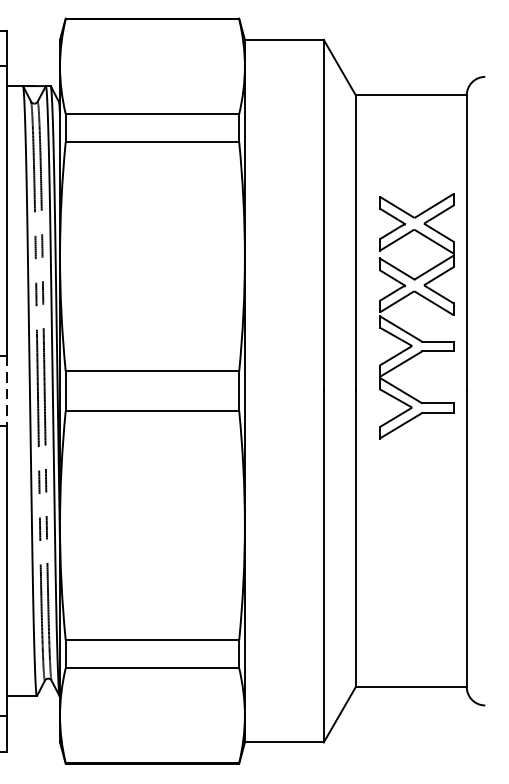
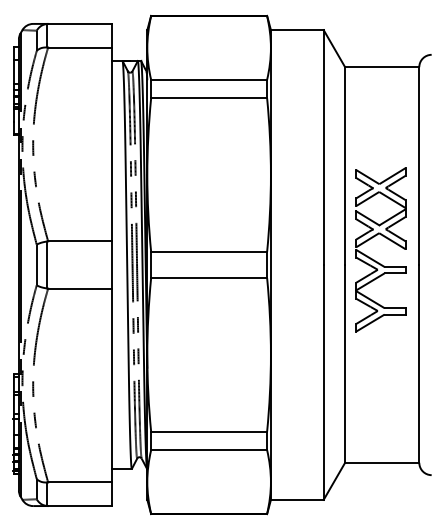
part: (407, 330) -> (374, 259), moved
line: (6, 391) -> (111, 265), dashed -> solid

